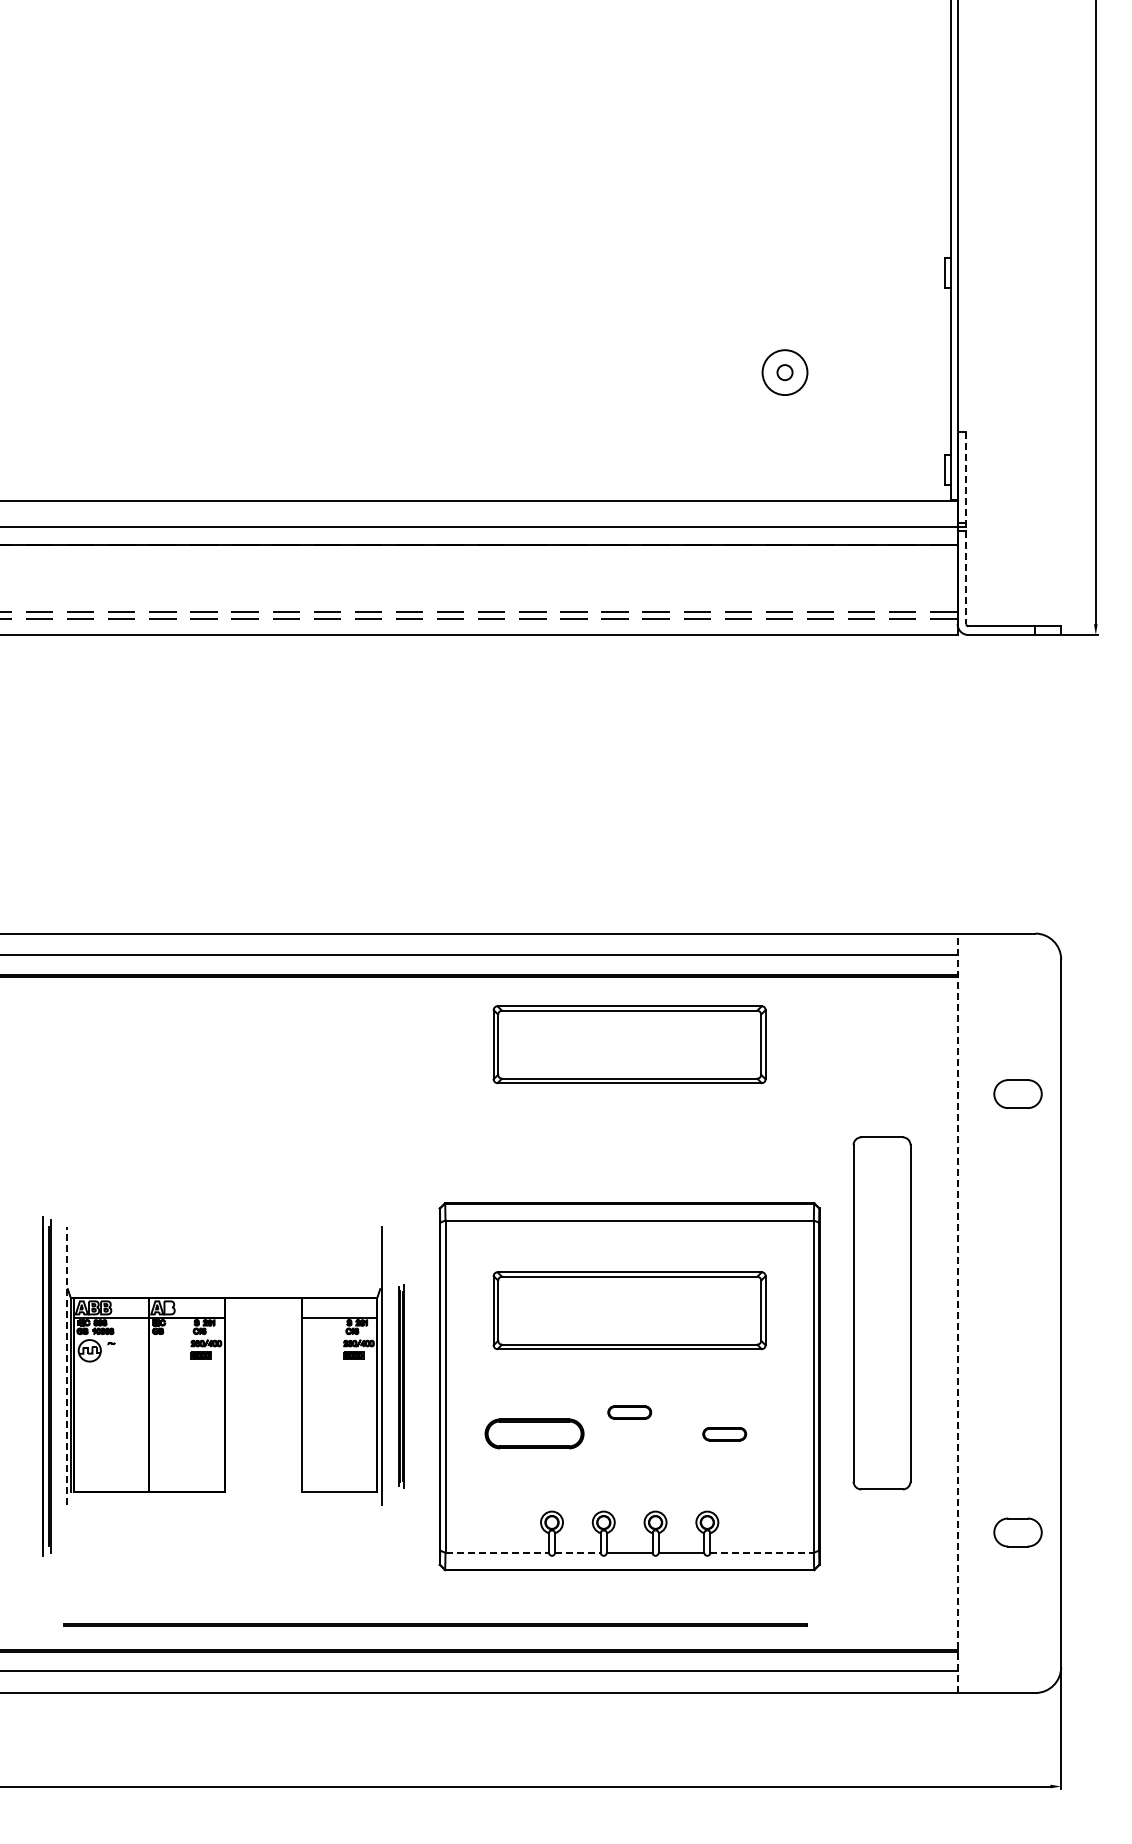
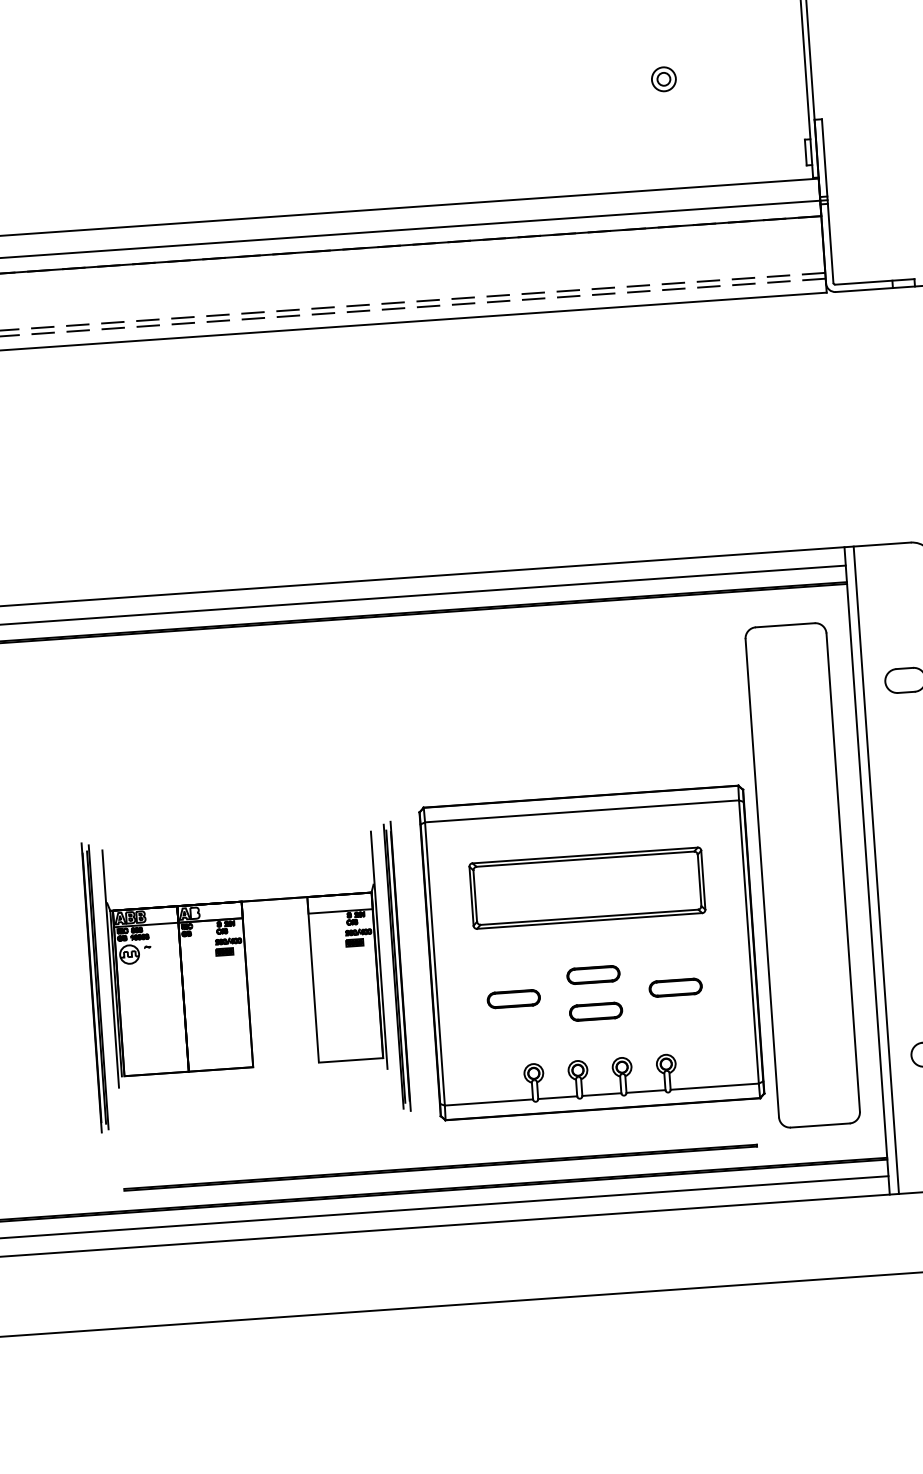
circle: (785, 372) -> (664, 79), size x0.62
line: (966, 528) -> (827, 201), dashed -> solid
part: (629, 1044) -> (571, 661), removed
part: (881, 1313) -> (802, 875), size x1.67
line: (957, 1313) -> (867, 871), dashed -> solid
line: (968, 1313) -> (876, 870), added
line: (66, 1365) -> (110, 968), dashed -> solid
part: (400, 1386) -> (396, 966), size x1.67
part: (629, 1412) -> (593, 974), size x1.43
part: (534, 1434) -> (513, 999), size x0.62
part: (724, 1434) -> (675, 988), size x1.43
part: (629, 1455) -> (595, 1011), added
line: (497, 1552) -> (489, 1102), dashed -> solid
line: (577, 1552) -> (557, 1097), dashed -> solid
line: (762, 1552) -> (715, 1086), dashed -> solid

